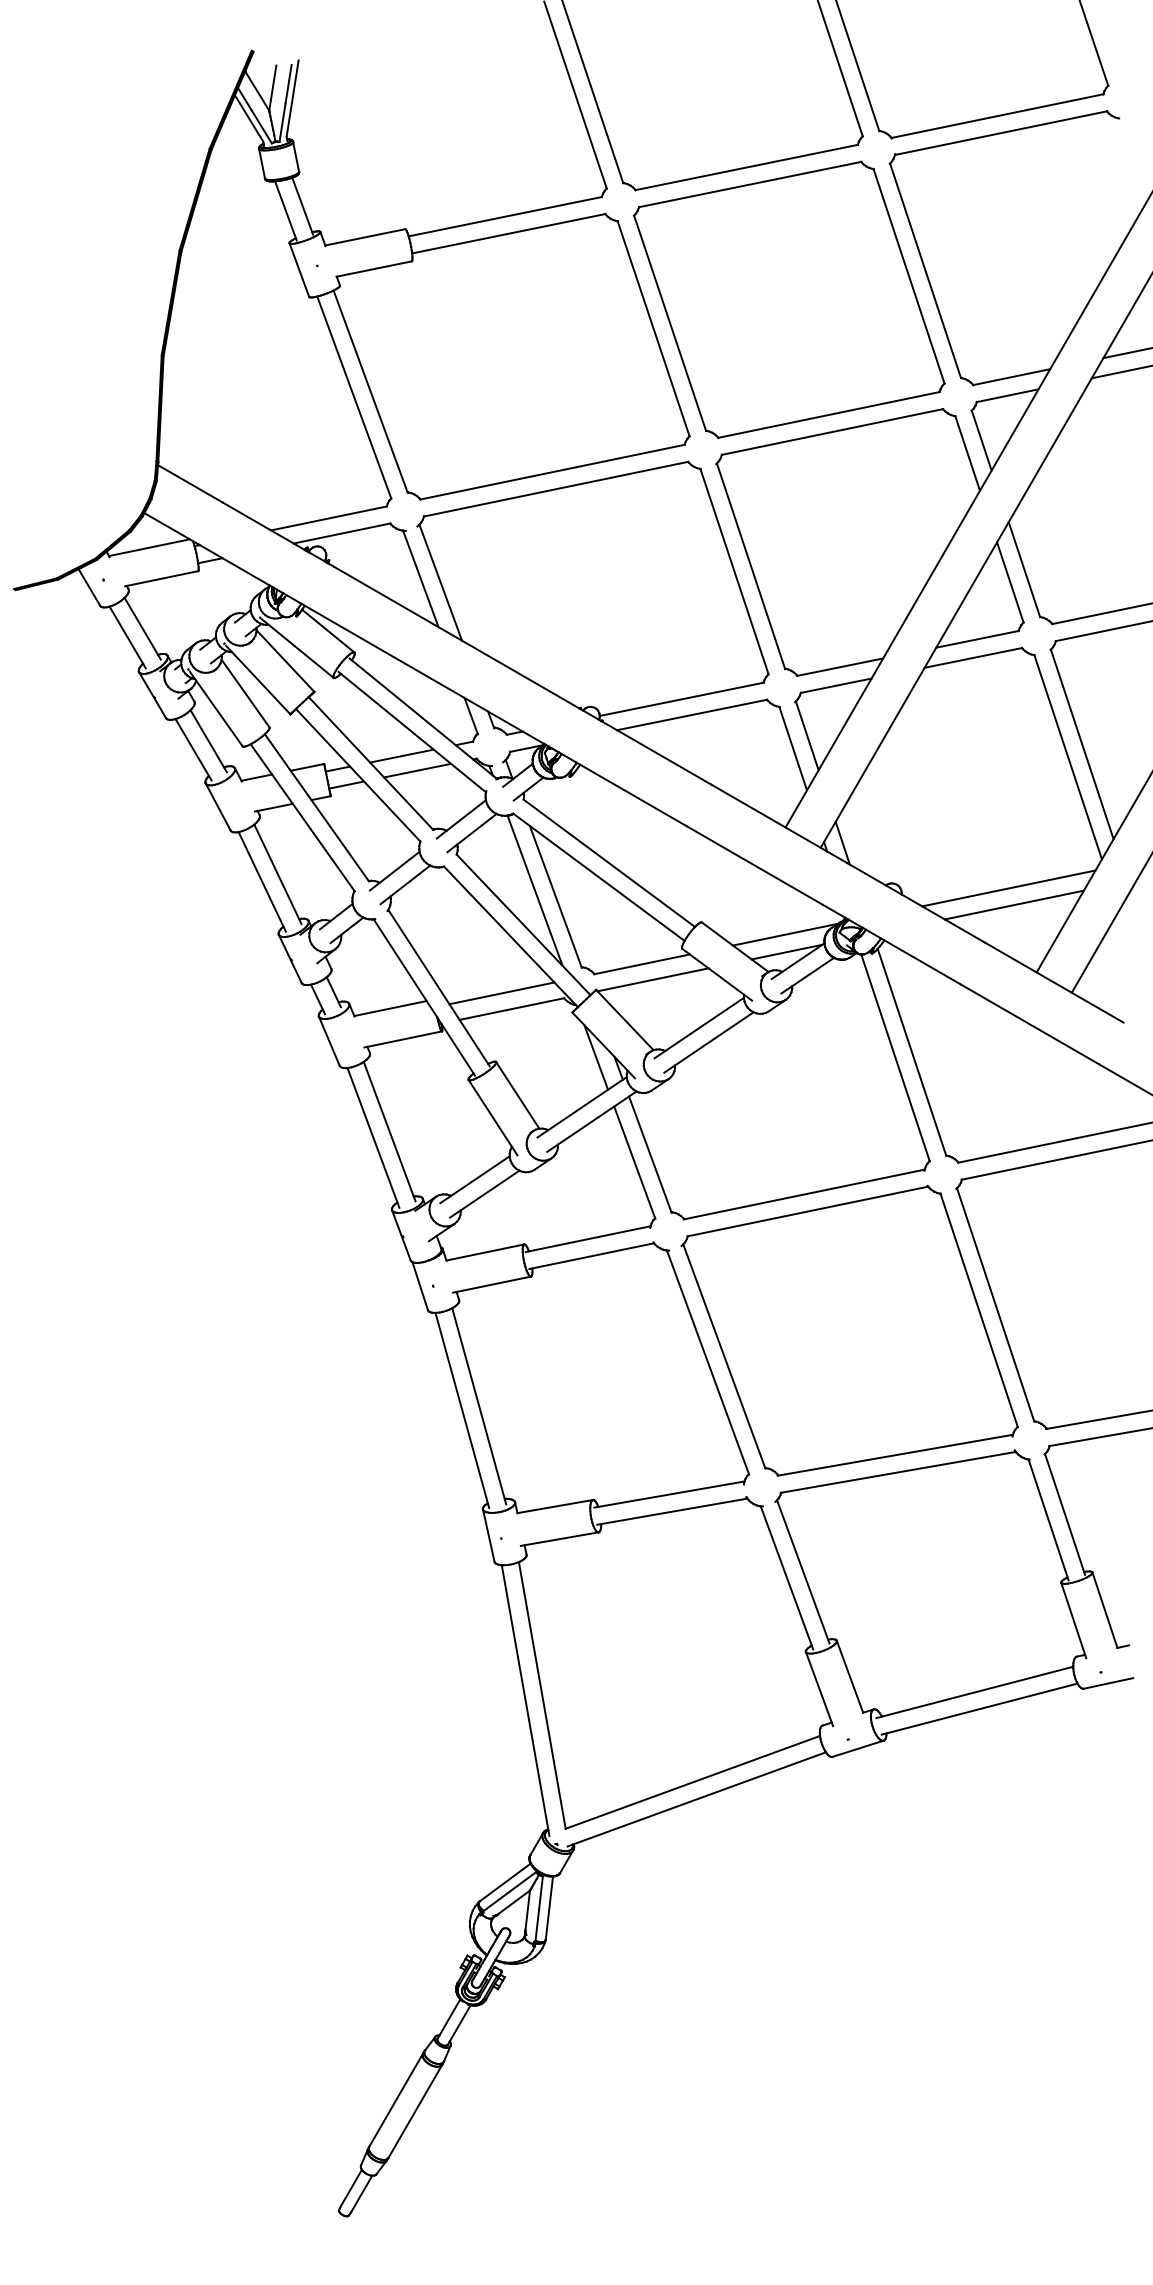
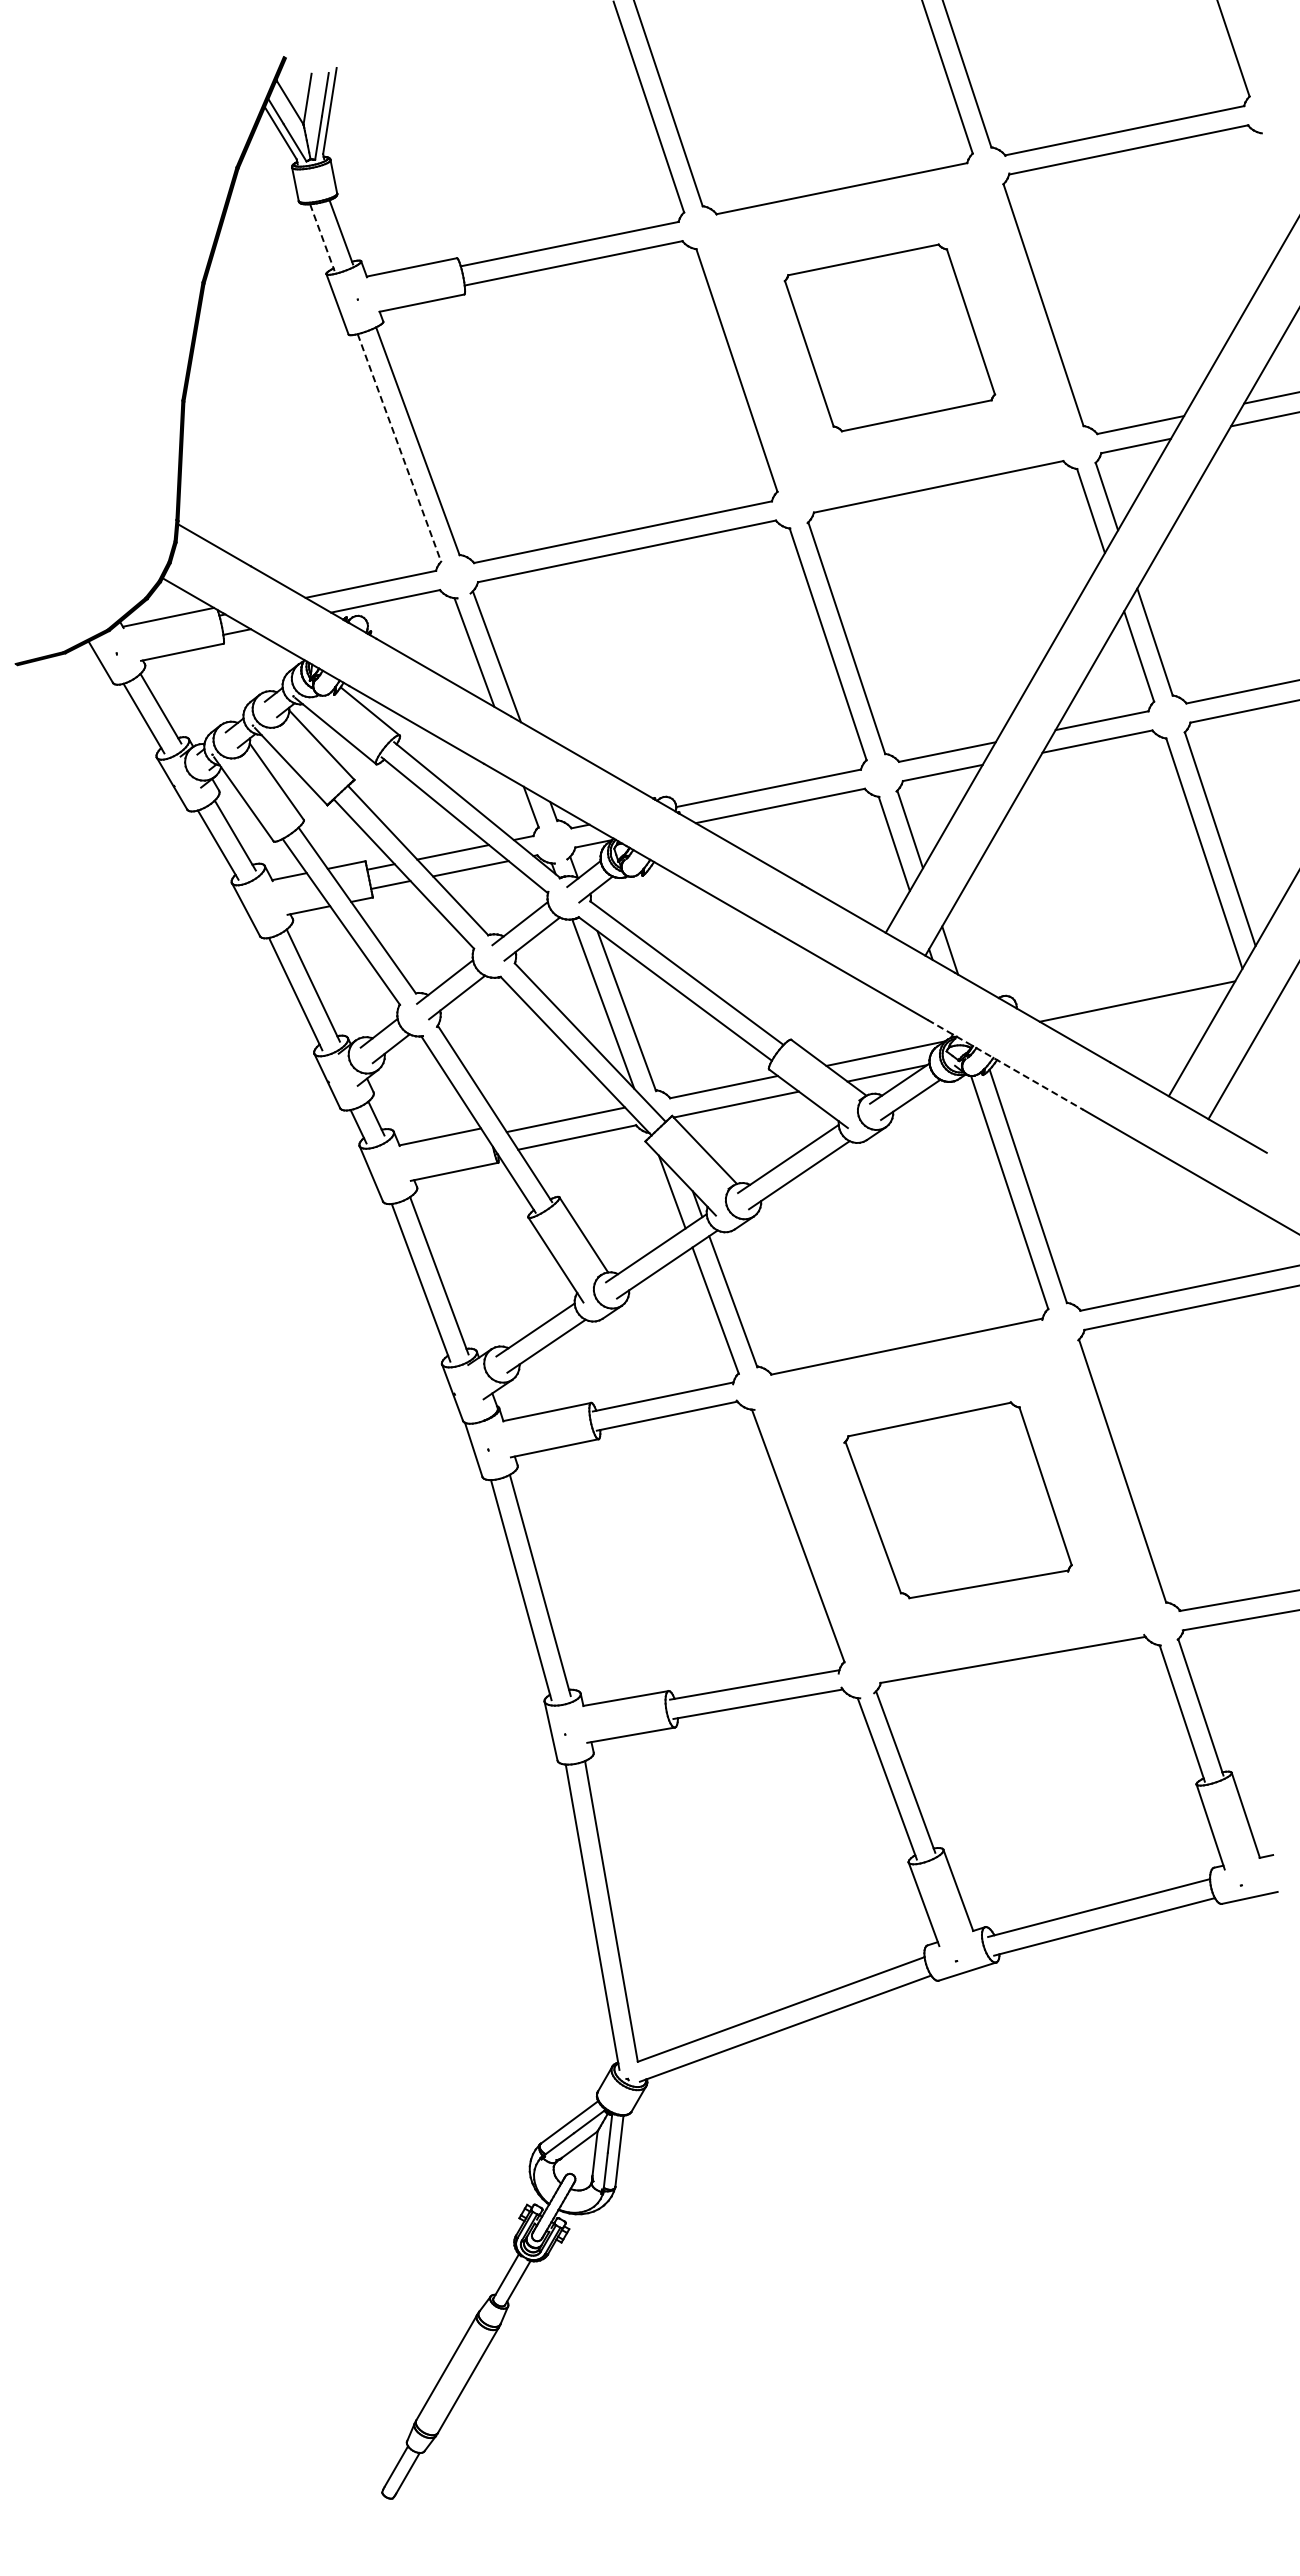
line: (286, 210) -> (322, 237), solid -> dashed
part: (788, 299) -> (889, 337), size x0.6
line: (354, 397) -> (399, 448), solid -> dashed
line: (1014, 905) -> (1143, 1020), removed
line: (891, 944) -> (1005, 1064), solid -> dashed
part: (849, 1330) -> (957, 1499), size x0.6

